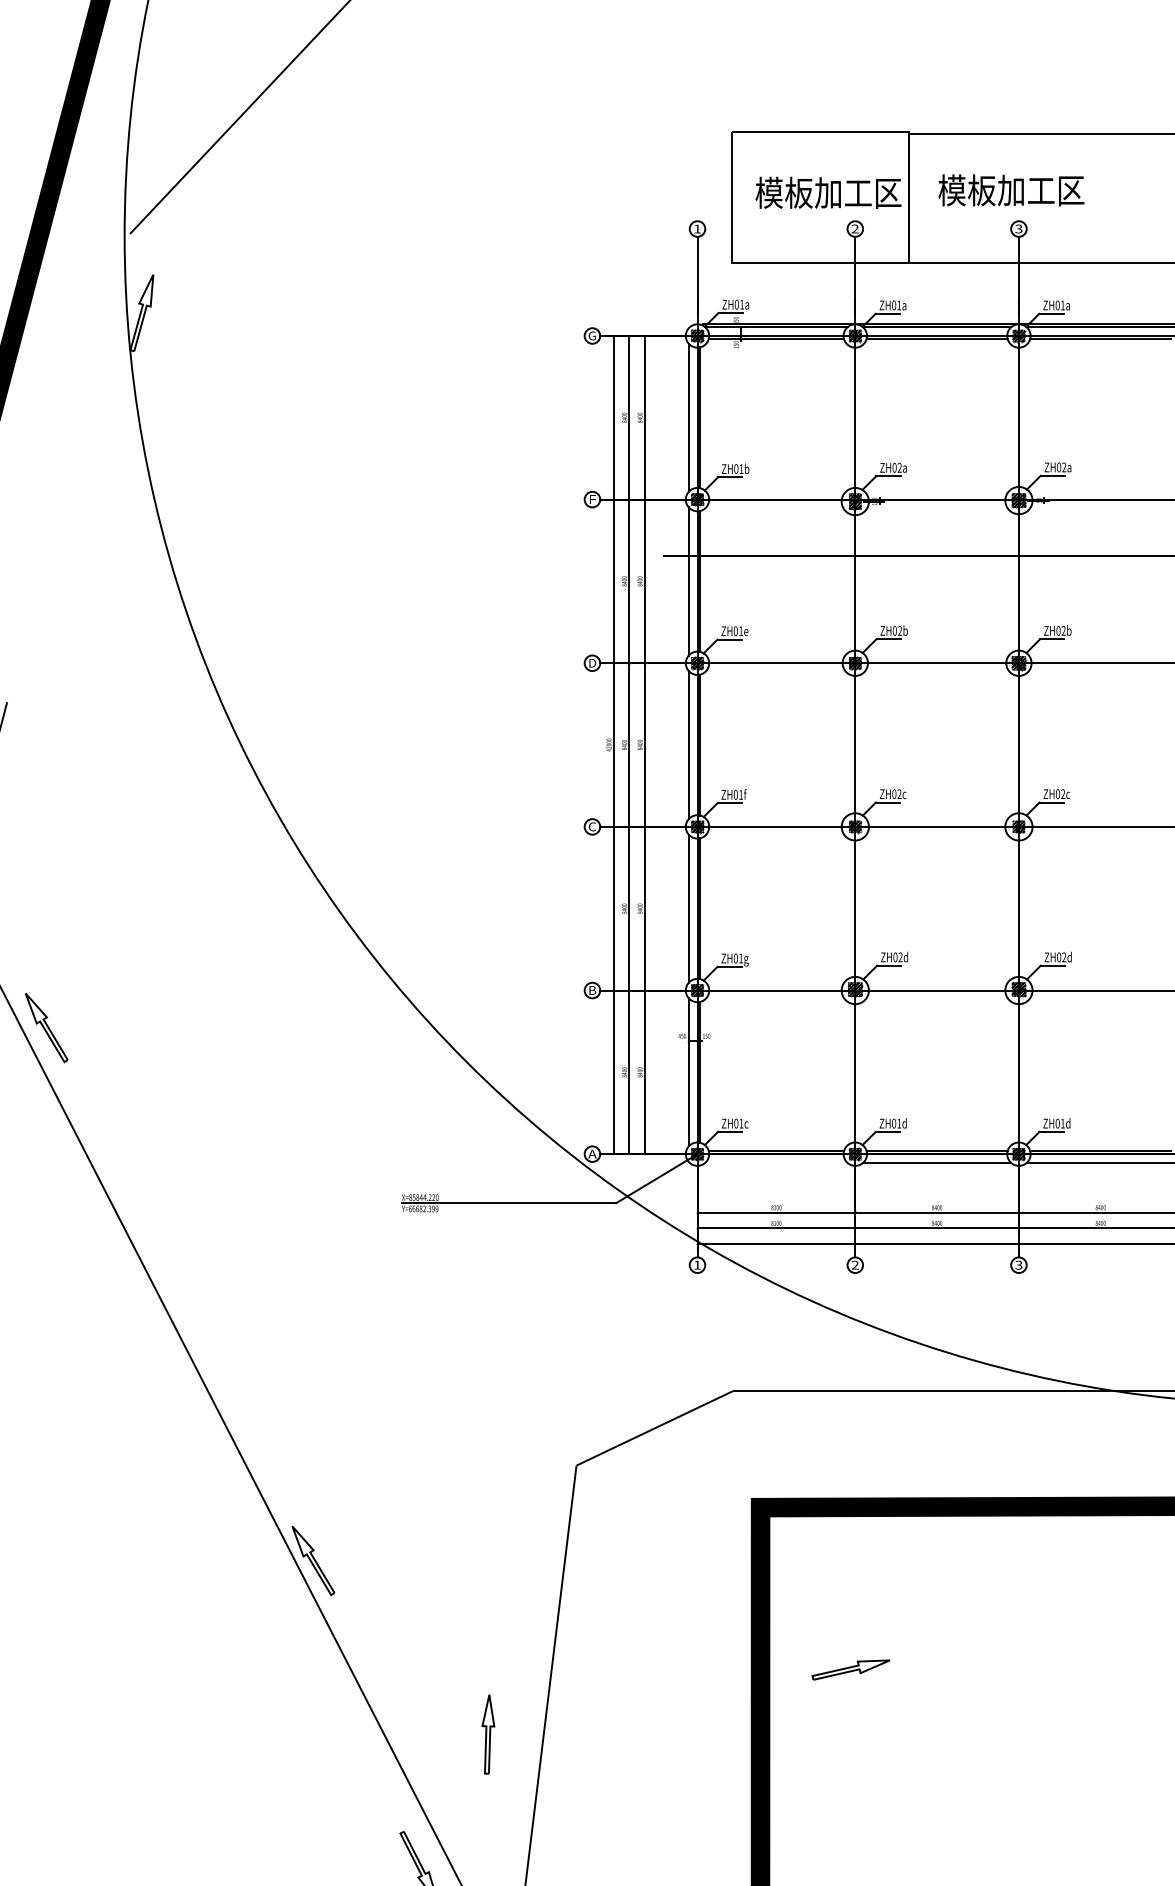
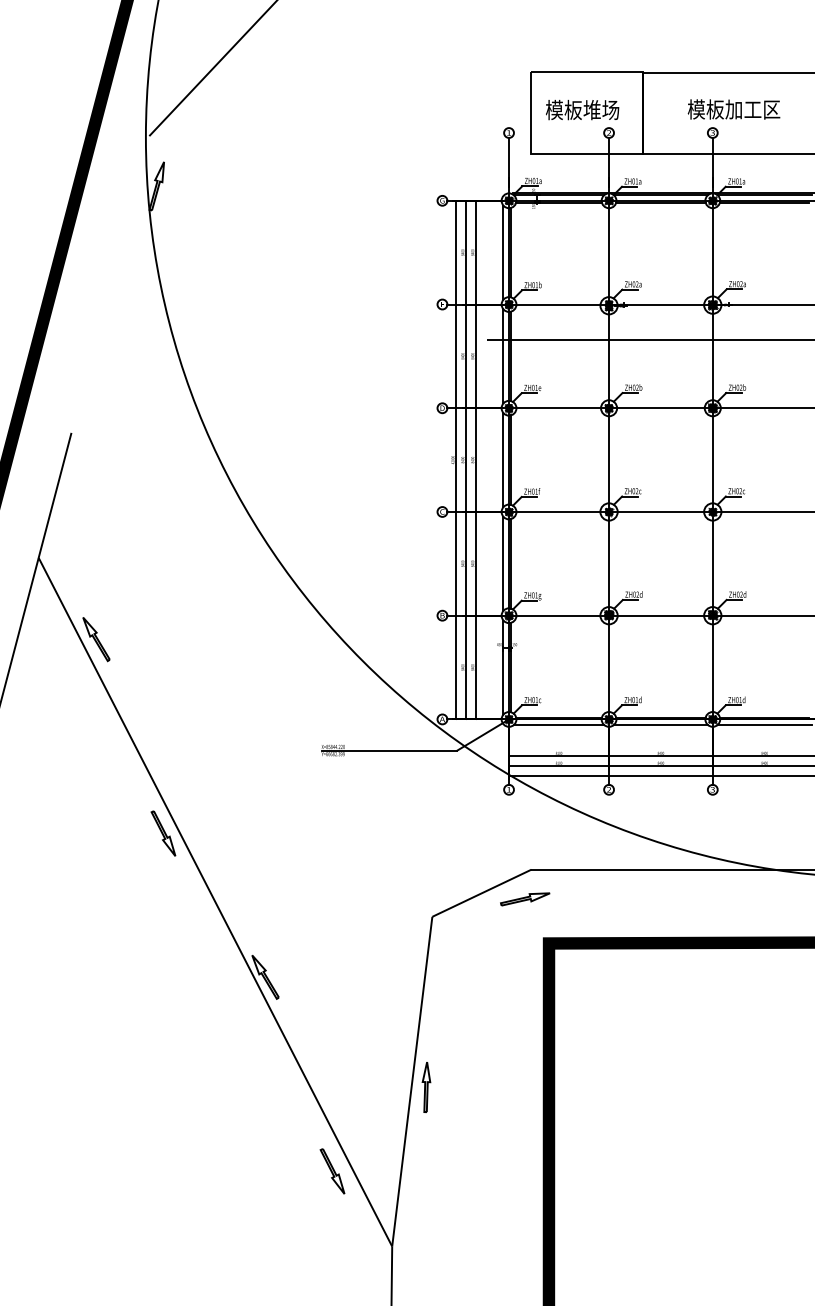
text: (1010, 190) -> (733, 109), moved
text: (857, 193) -> (610, 110), 模板加工区 -> 模板堆场
line: (775, 1162) -> (558, 724), added
part: (152, 1334) -> (163, 833), added
part: (851, 1670) -> (525, 899), moved
part: (488, 1734) -> (426, 1087), moved

